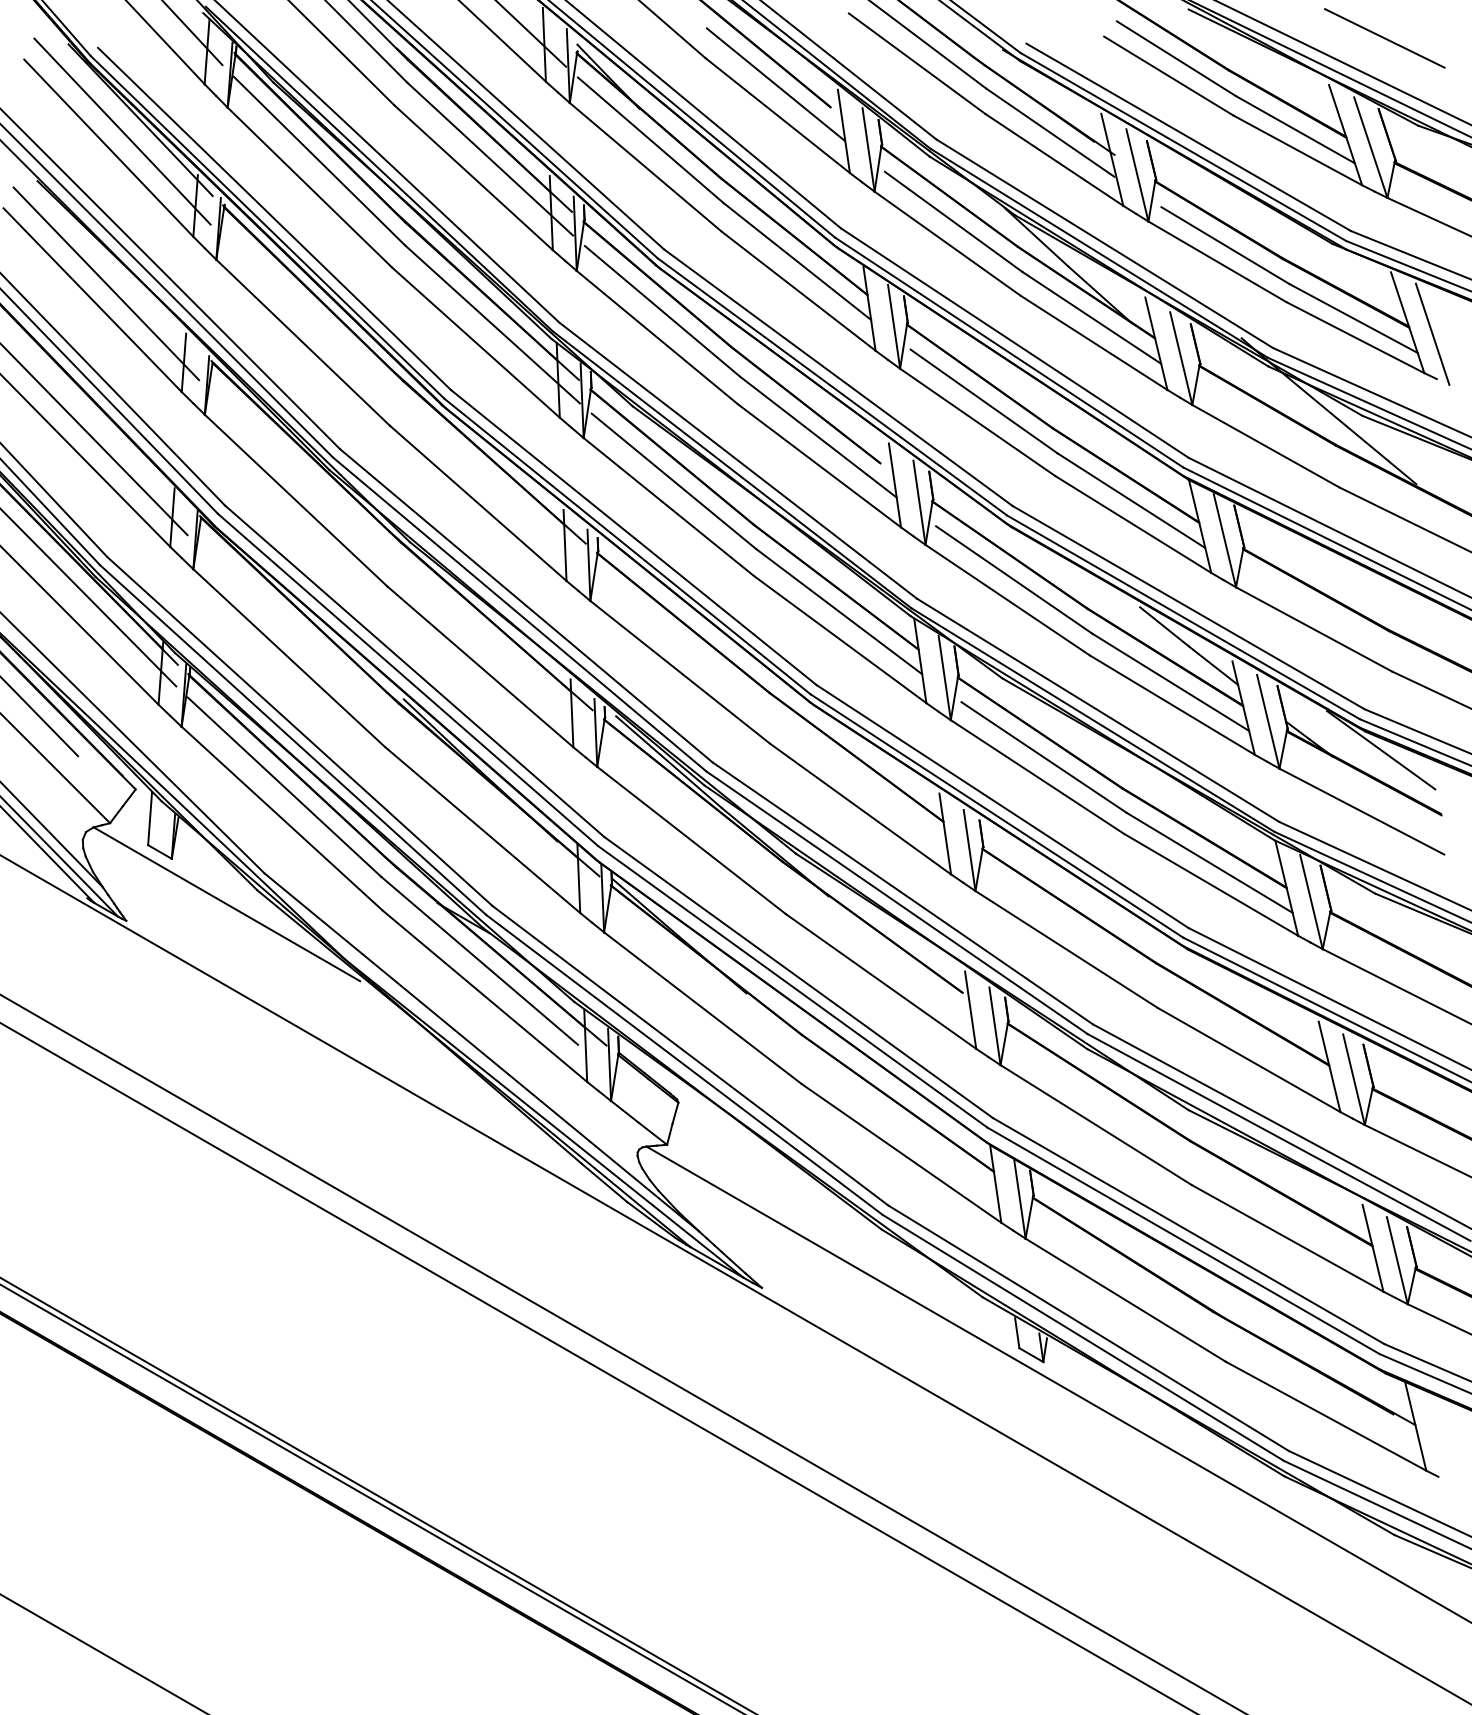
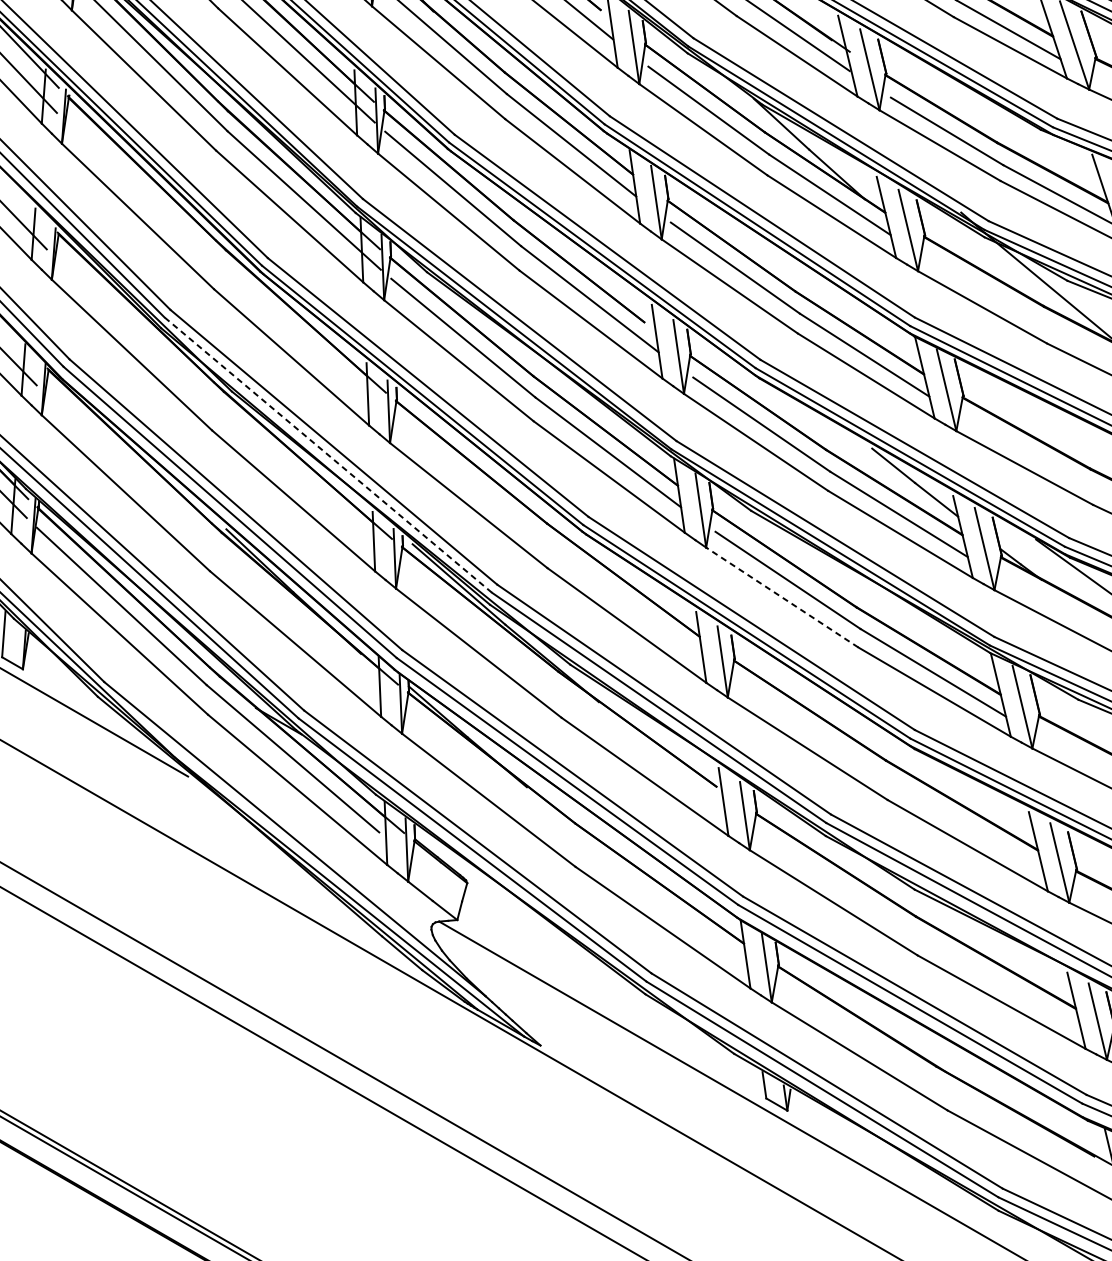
line: (519, 614) -> (327, 454), solid -> dashed
line: (1037, 777) -> (782, 597), solid -> dashed

